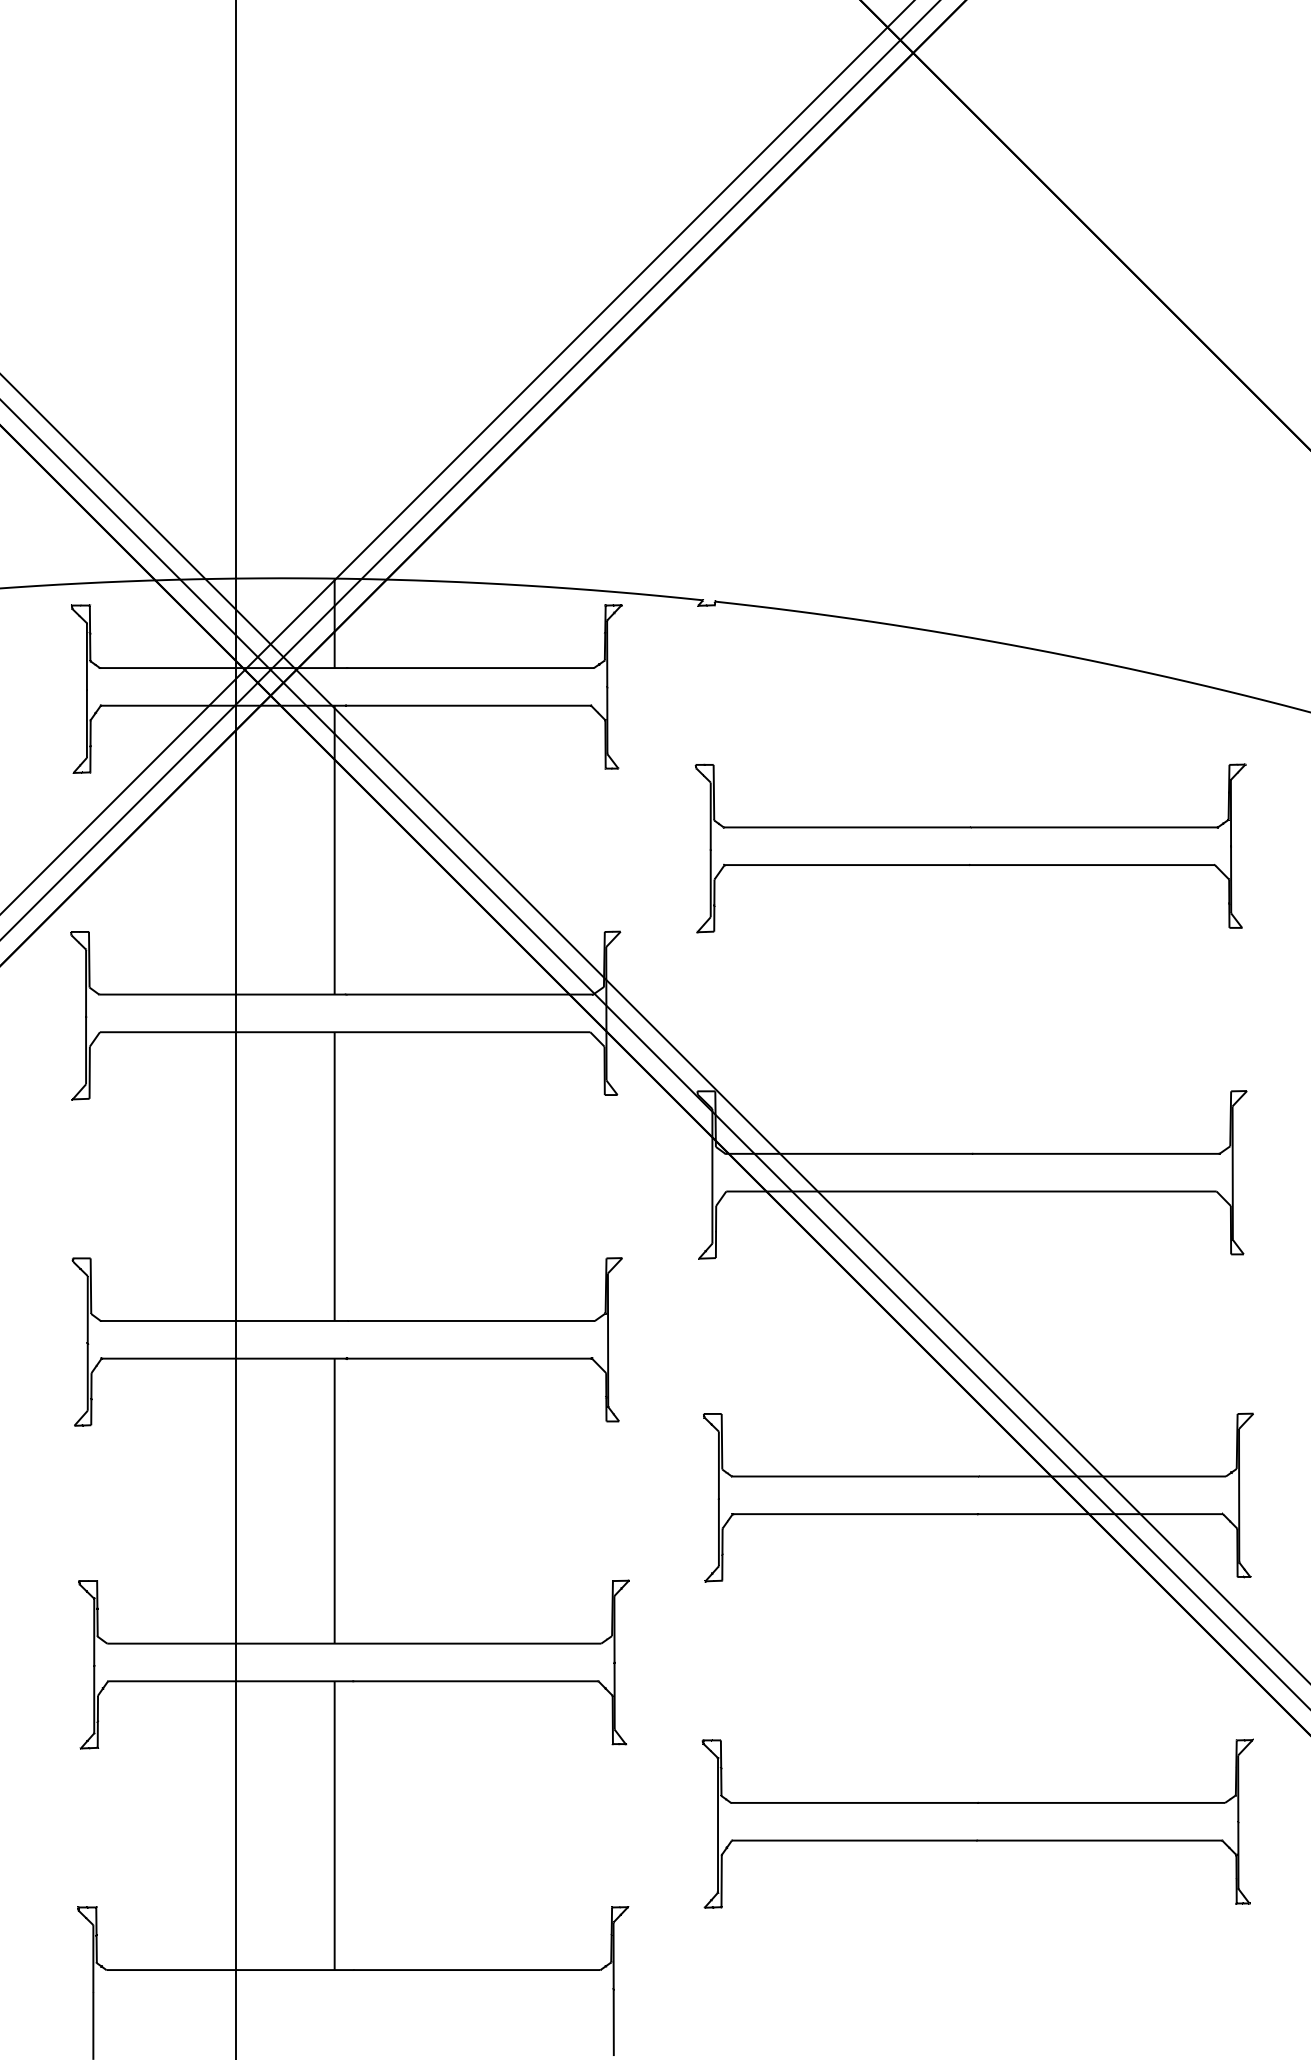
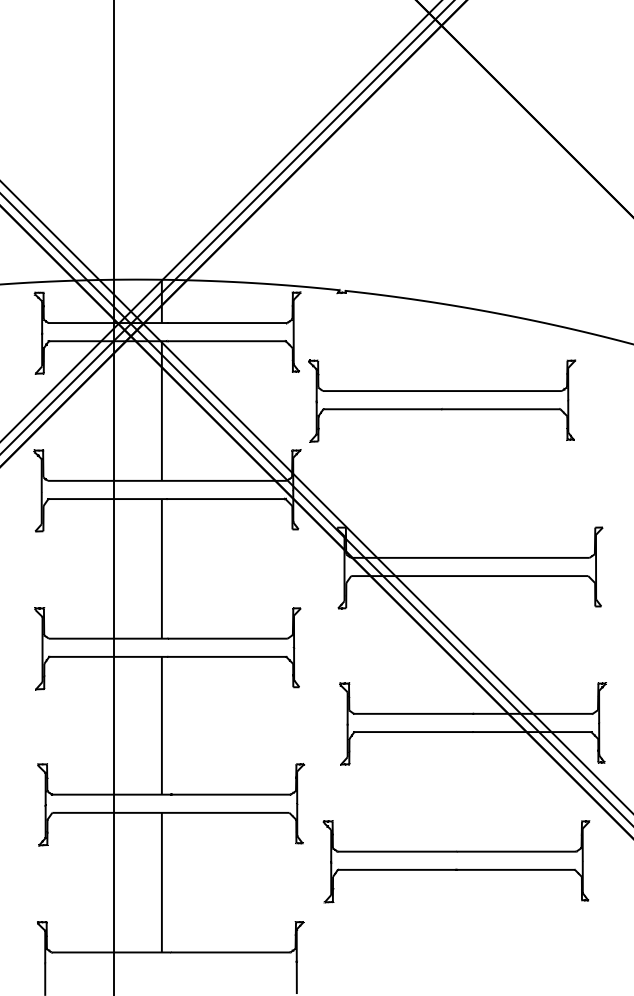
part: (970, 846) -> (442, 400), moved
part: (977, 1823) -> (456, 861), moved

